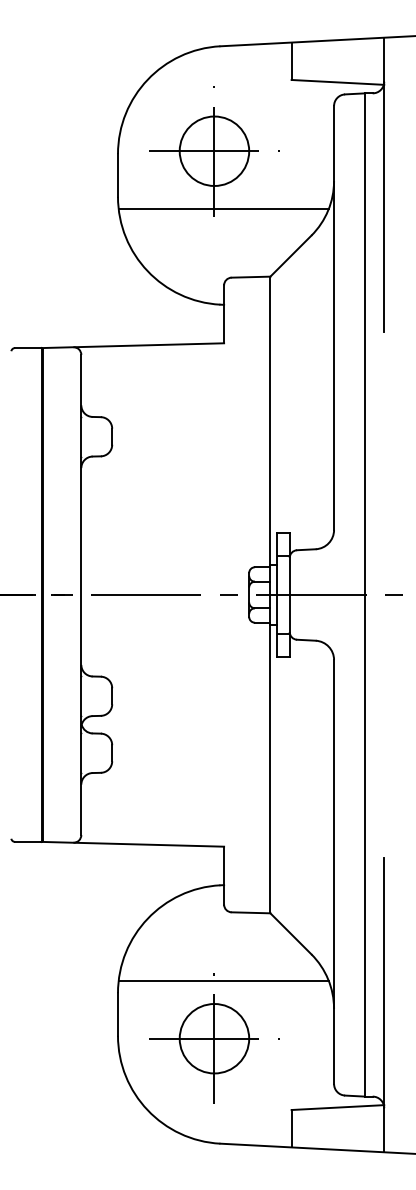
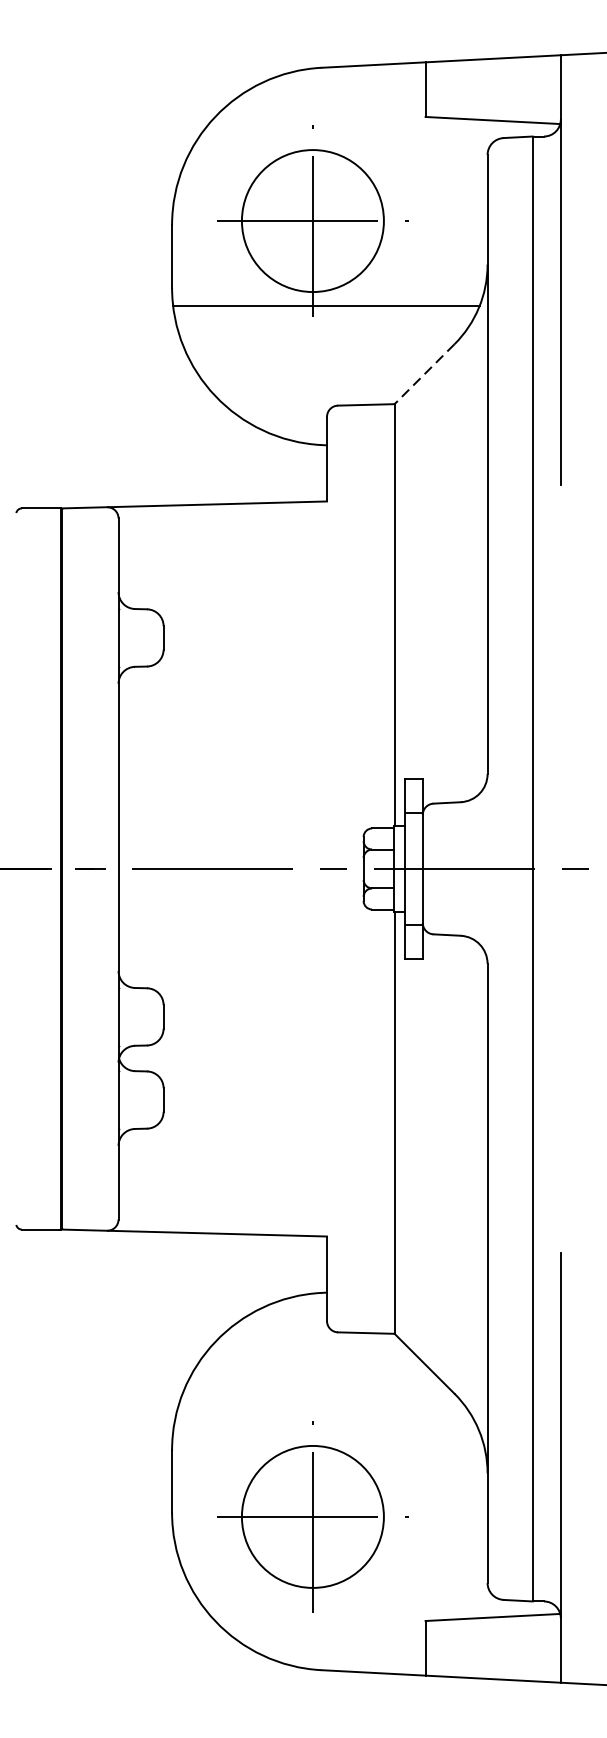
circle: (214, 150) -> (312, 219), size x1.4
line: (290, 256) -> (423, 374), solid -> dashed
line: (223, 980) -> (326, 1431), removed
circle: (214, 1038) -> (312, 1516), size x1.4

